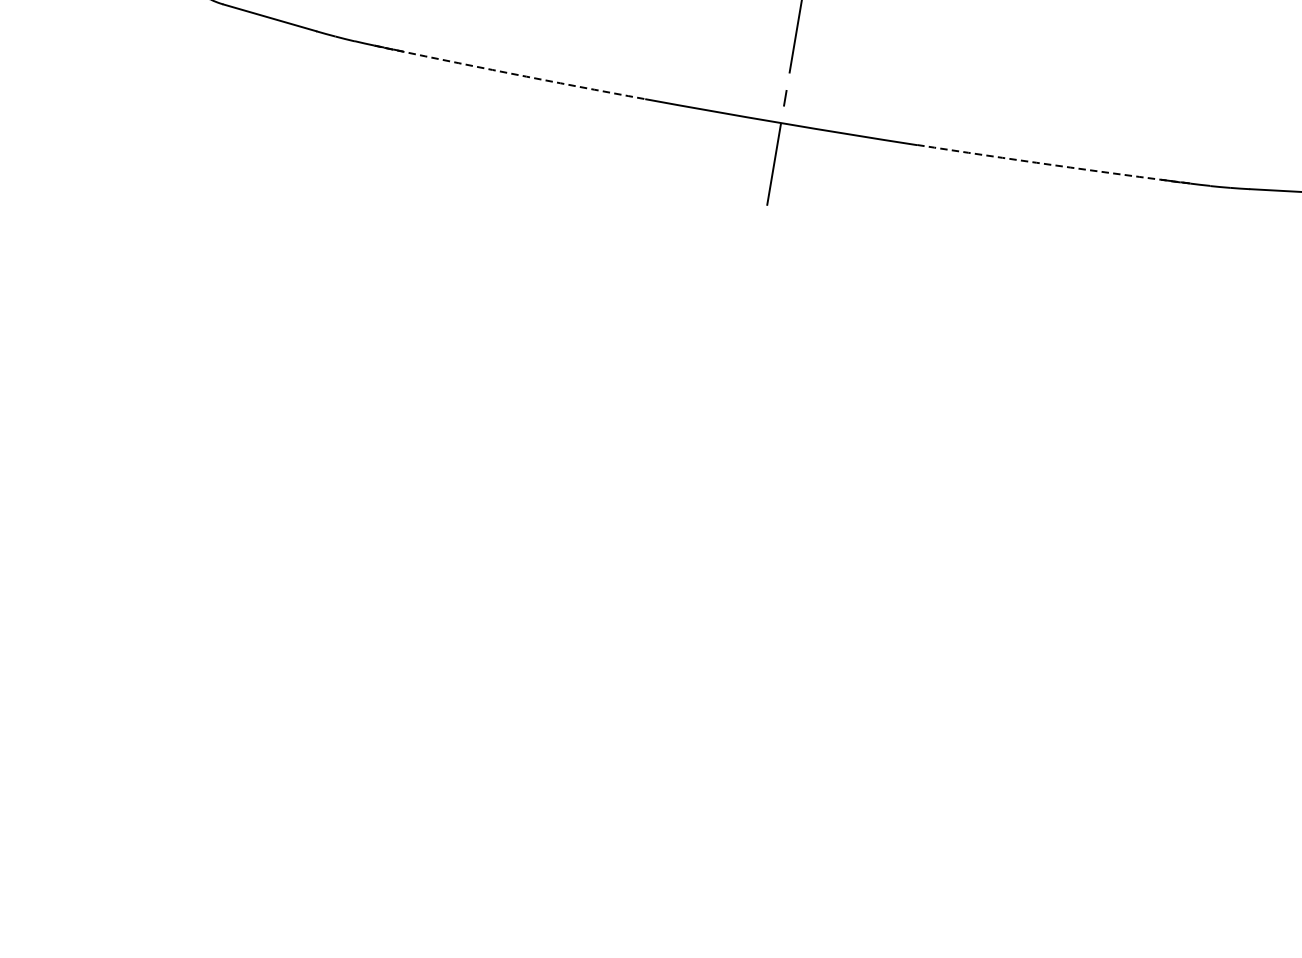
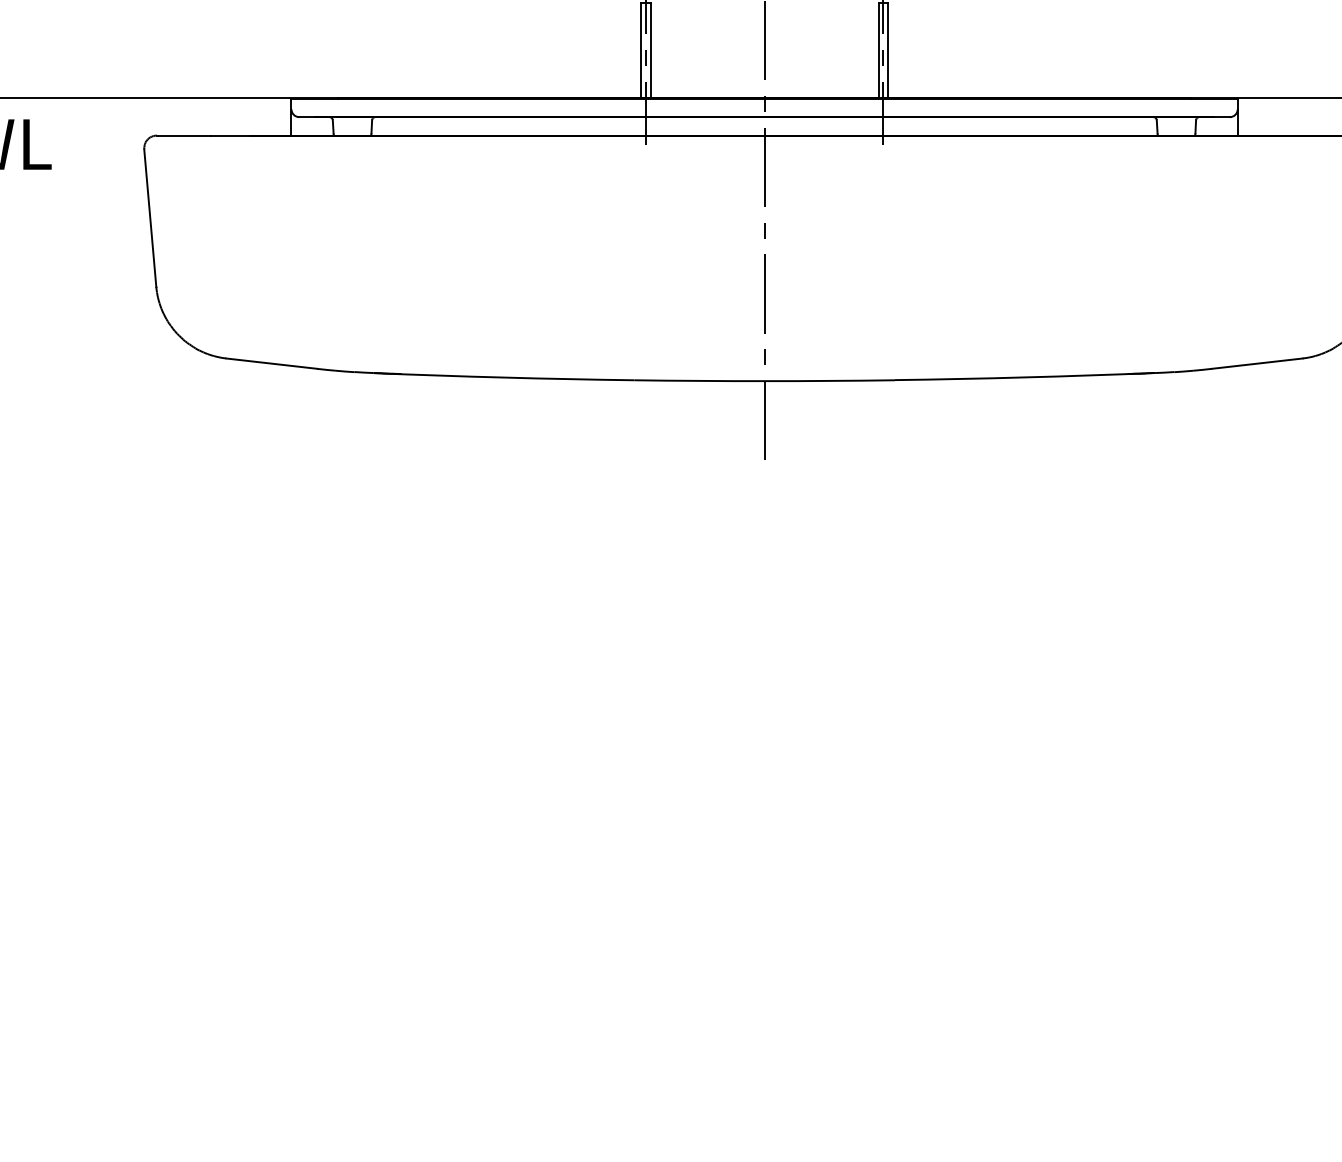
arc: (509, 73) -> (503, 377), dashed -> solid
arc: (1054, 165) -> (1025, 377), dashed -> solid

